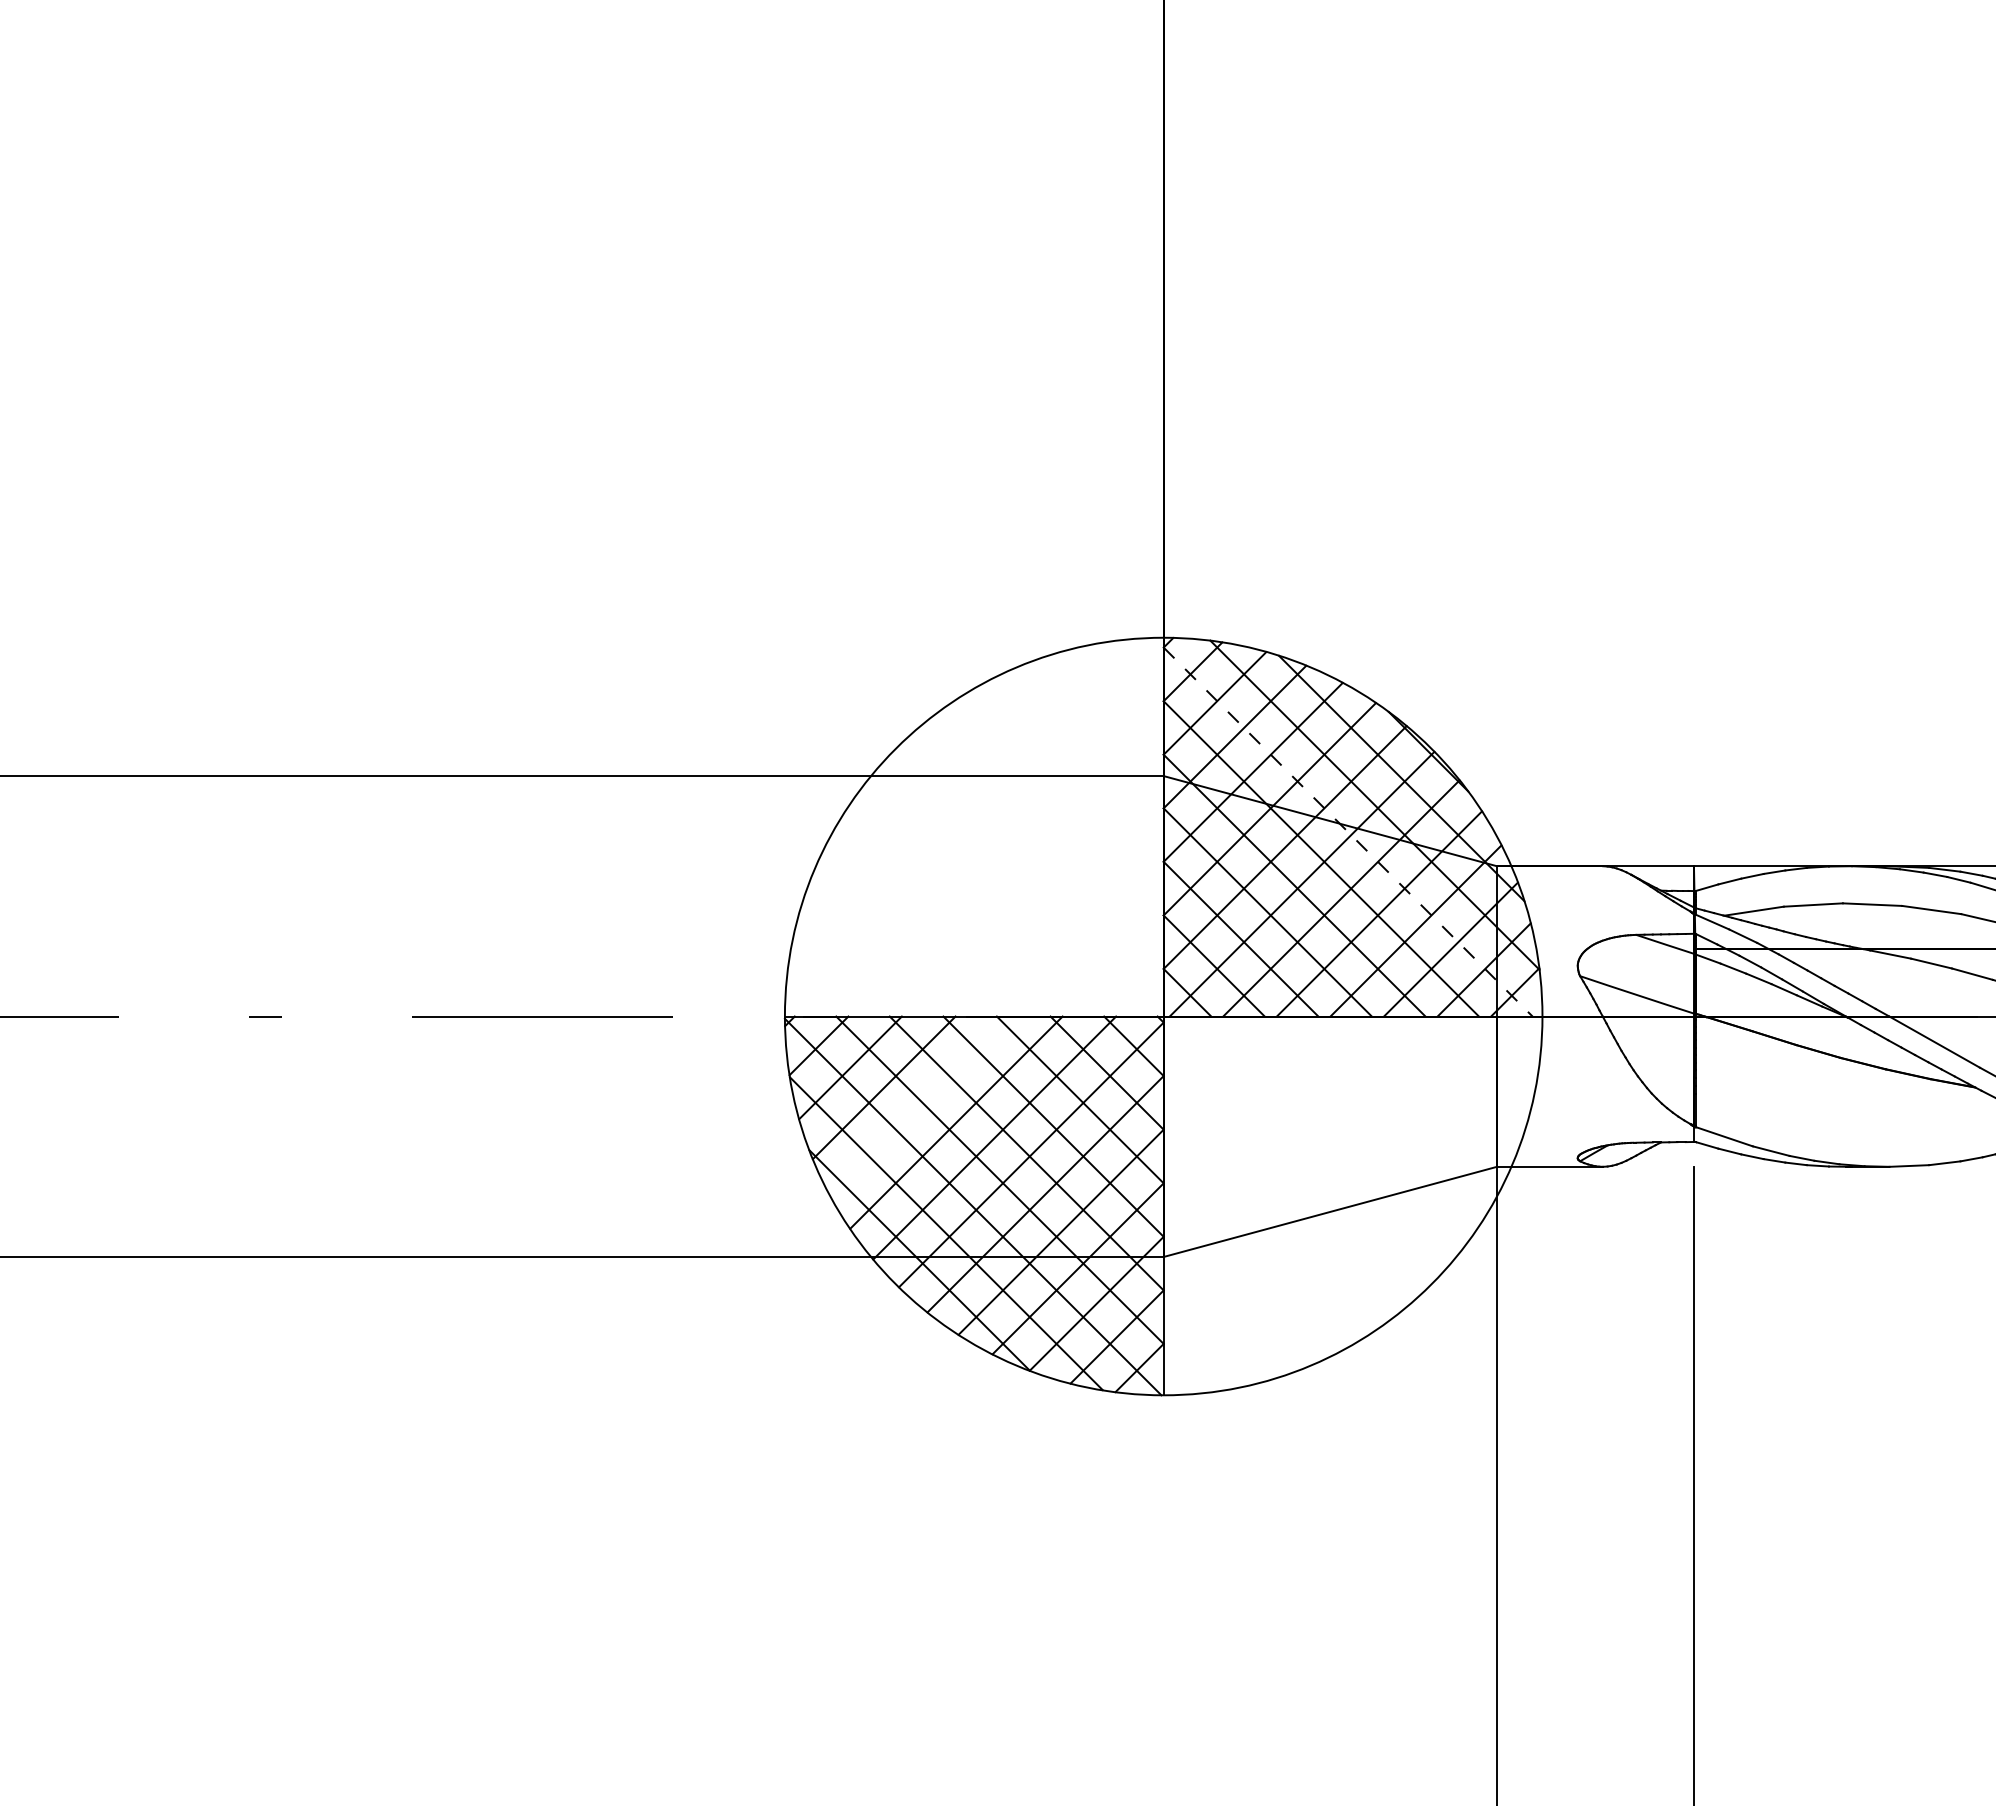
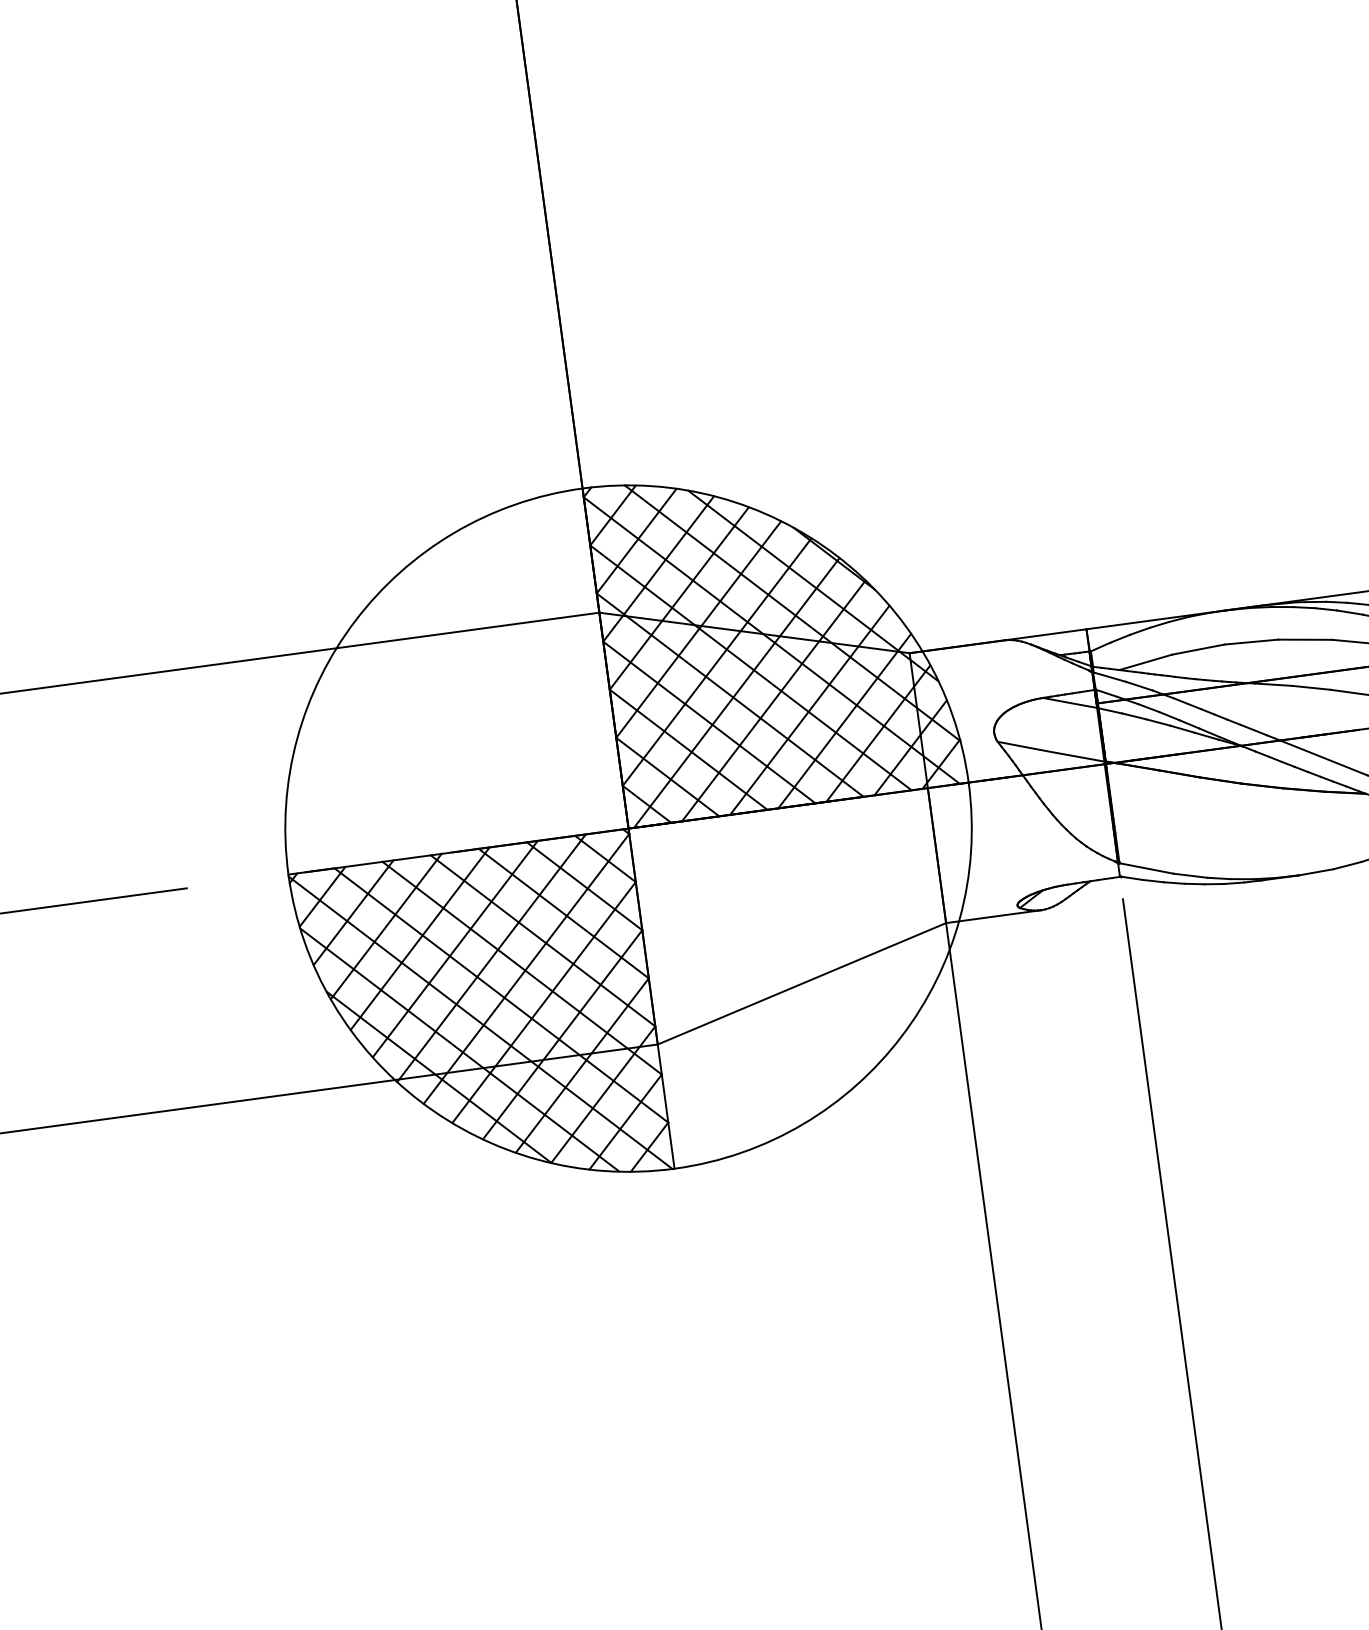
line: (1348, 832) -> (772, 640), dashed -> solid
line: (919, 1105) -> (420, 938), added

